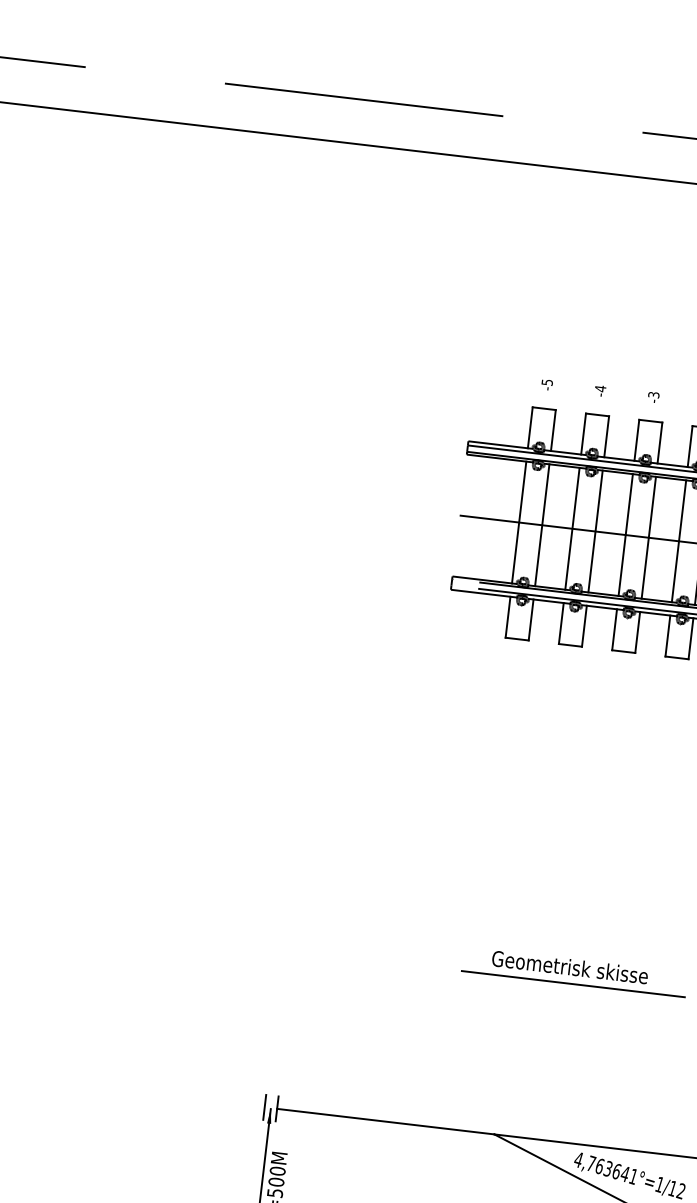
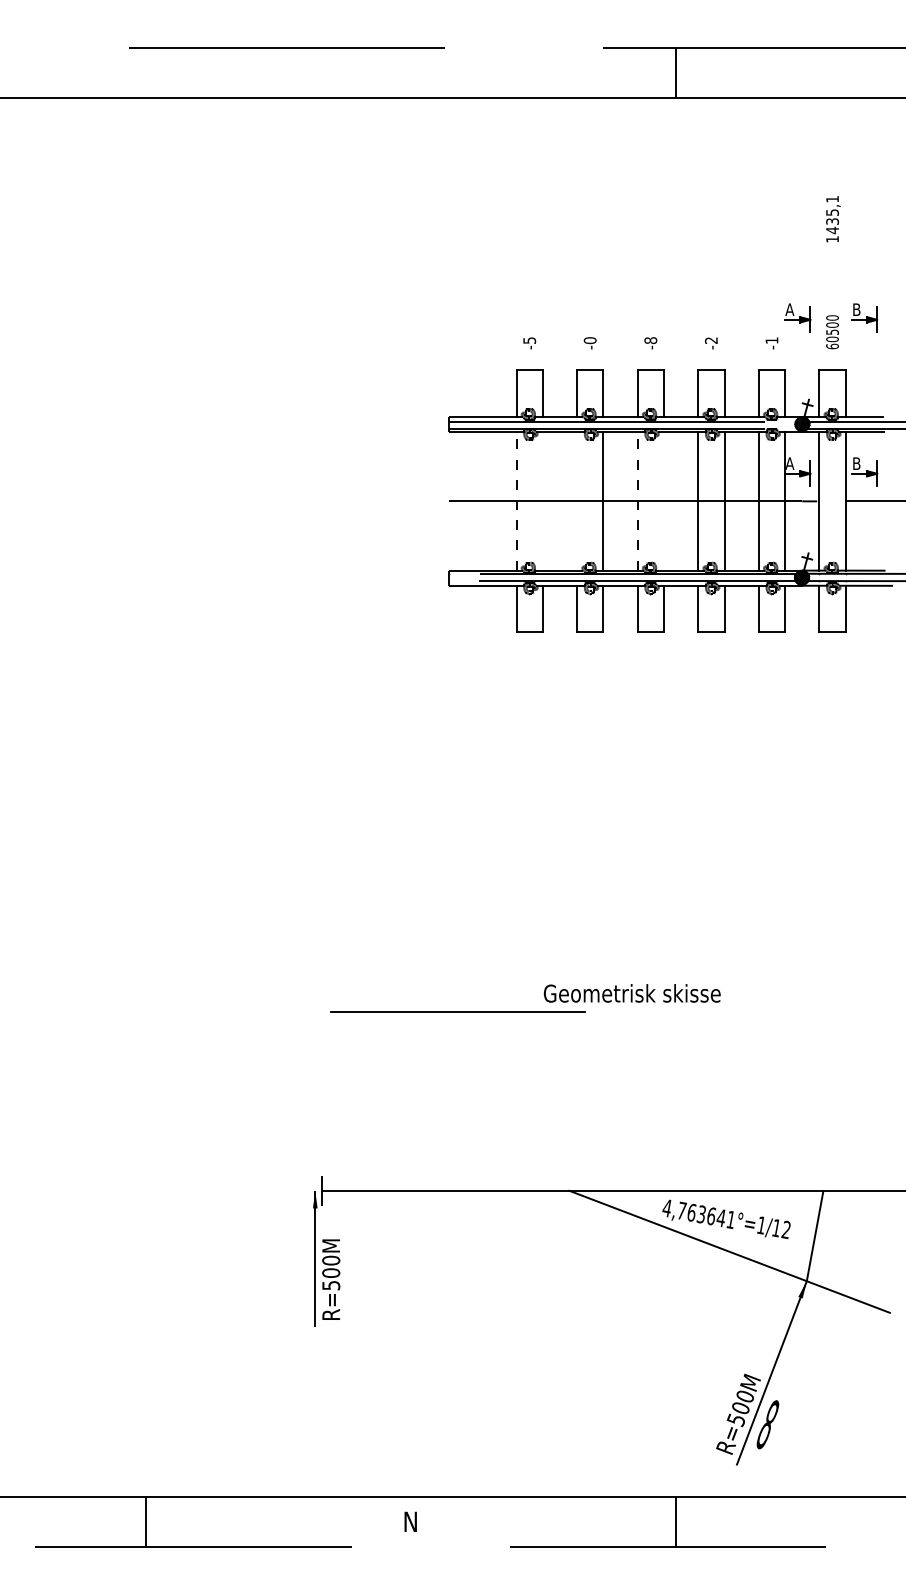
text: (599, 388) -> (589, 340), -4 -> -0
text: (653, 394) -> (650, 340), -3 -> -8
line: (519, 521) -> (516, 500), solid -> dashed
line: (541, 525) -> (542, 501), removed
line: (572, 528) -> (577, 501), removed
line: (625, 534) -> (637, 500), solid -> dashed
line: (648, 537) -> (663, 501), removed
line: (572, 983) -> (457, 1011), moved
line: (264, 1107) -> (308, 1190), removed

